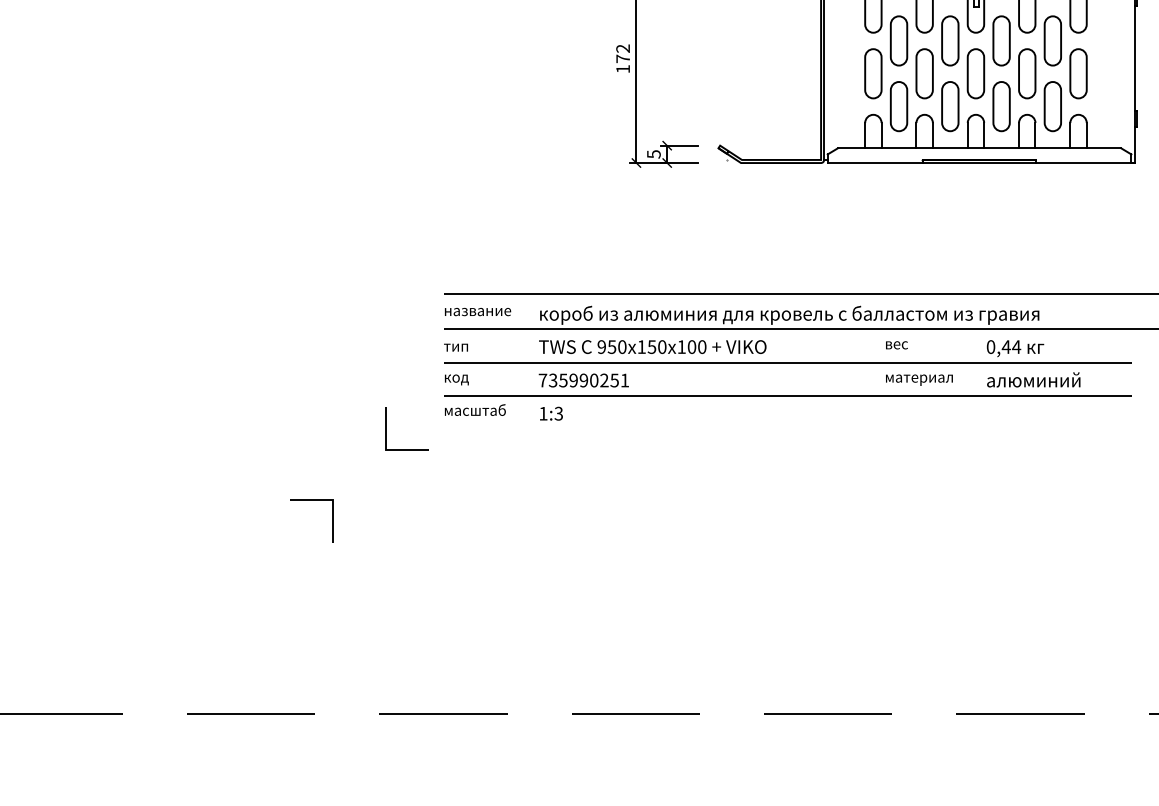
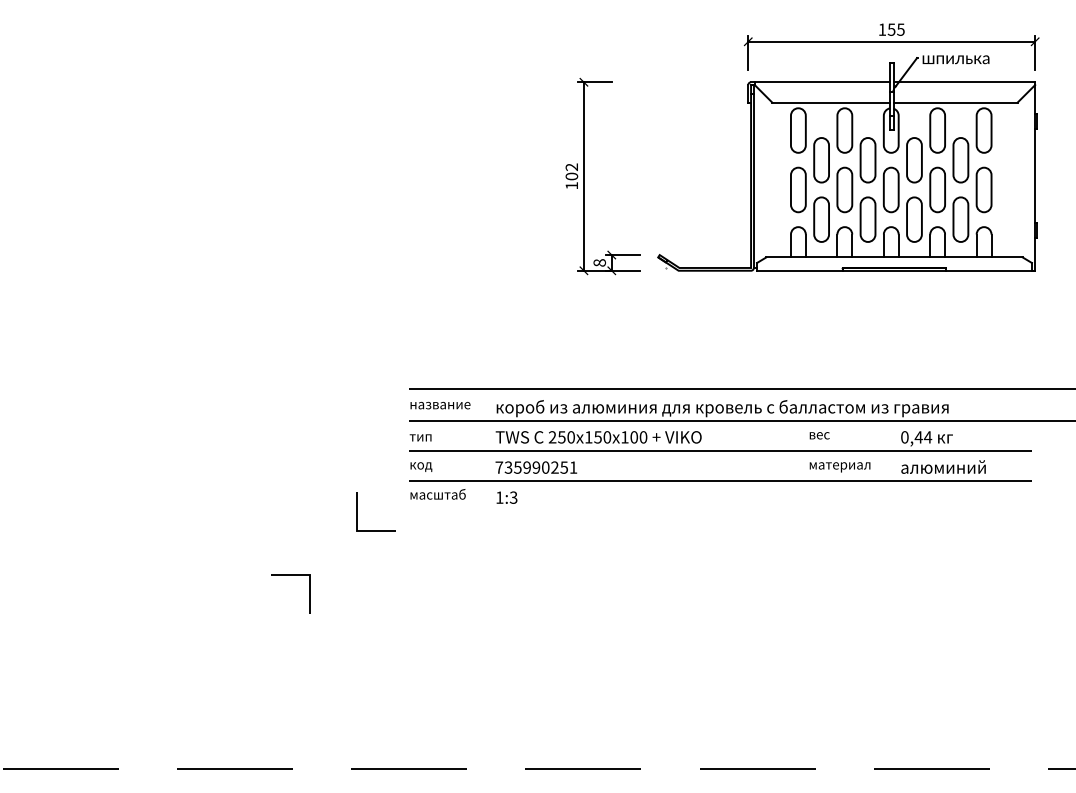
text: (622, 58) -> (571, 176), 172 -> 102
text: (653, 153) -> (599, 262), 5 -> 8
text: (601, 347) -> (552, 437), 950x150x100 -> 250x150x100

